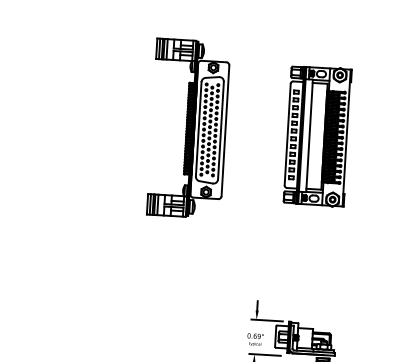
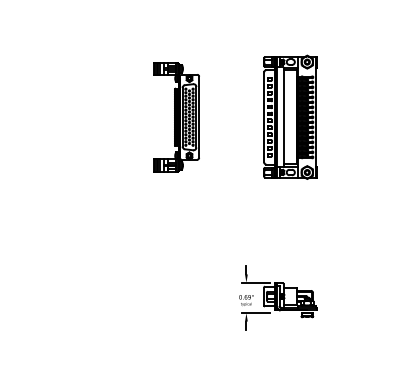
part: (188, 127) -> (176, 116), size x0.7

